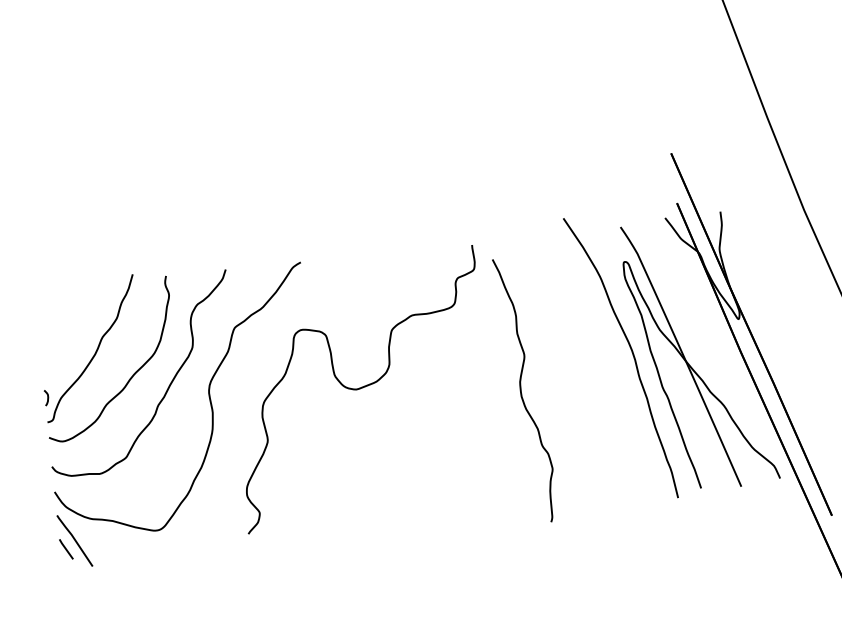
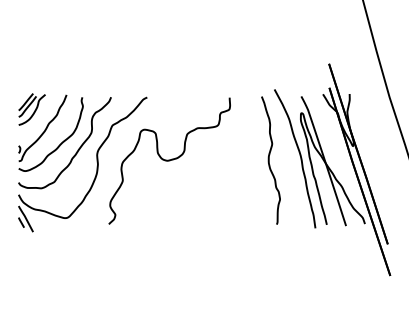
part: (62, 312) -> (31, 109), added
curve: (522, 390) -> (269, 160), moved

